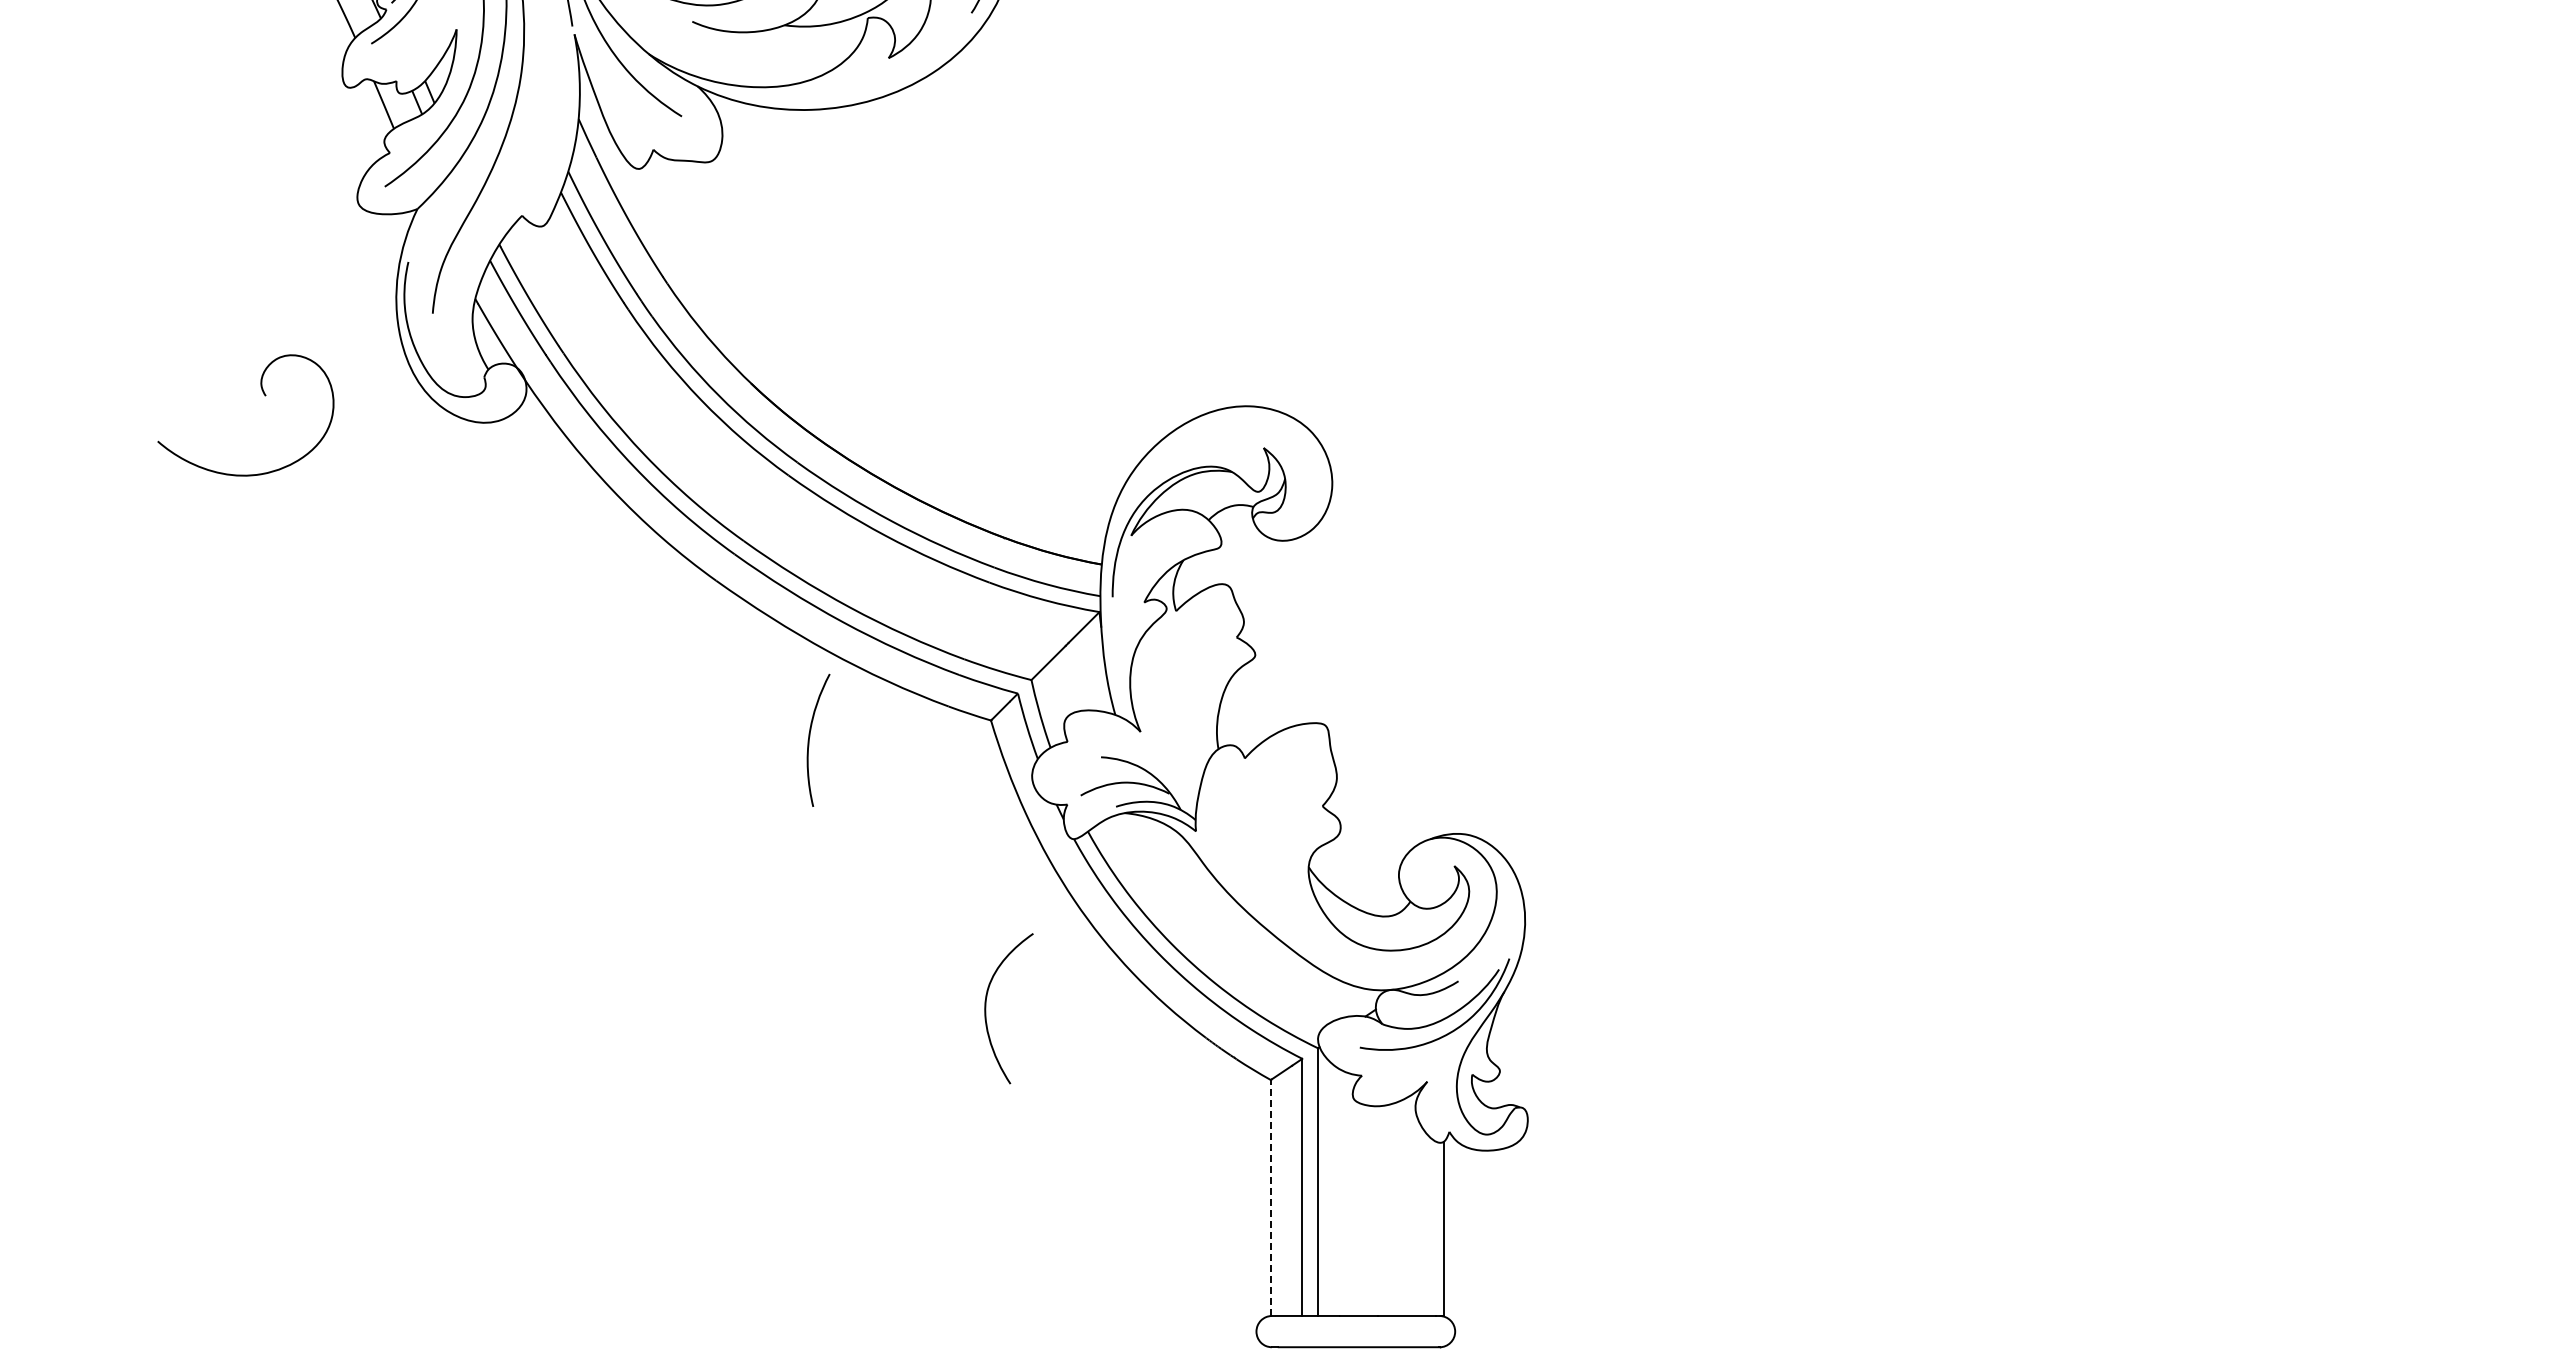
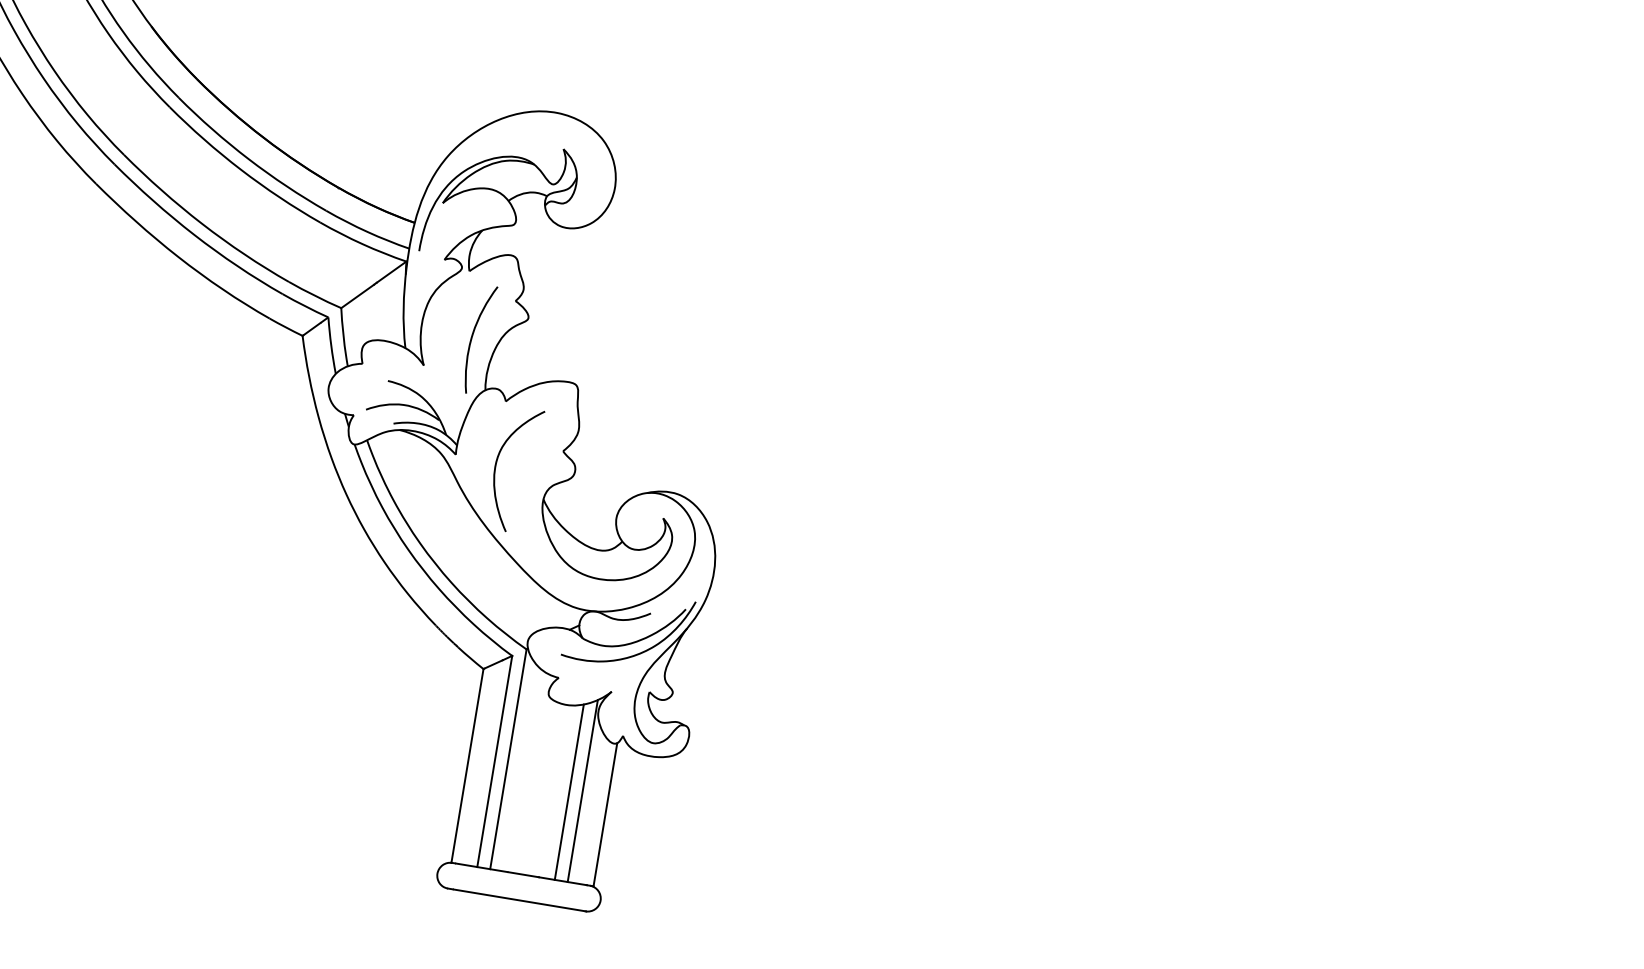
curve: (810, 736) -> (473, 335), moved
curve: (986, 1008) -> (496, 466), moved
line: (1270, 1197) -> (467, 765), dashed -> solid
line: (1412, 1204) -> (582, 790), added
line: (1396, 1208) -> (569, 791), added

